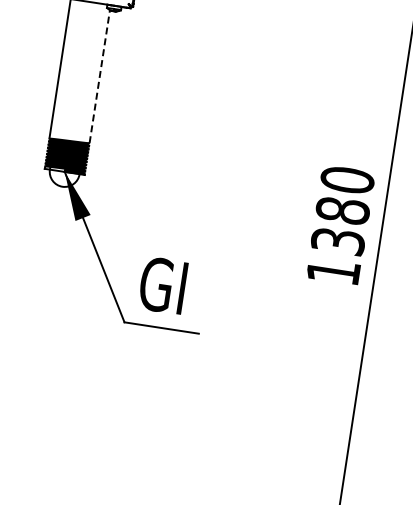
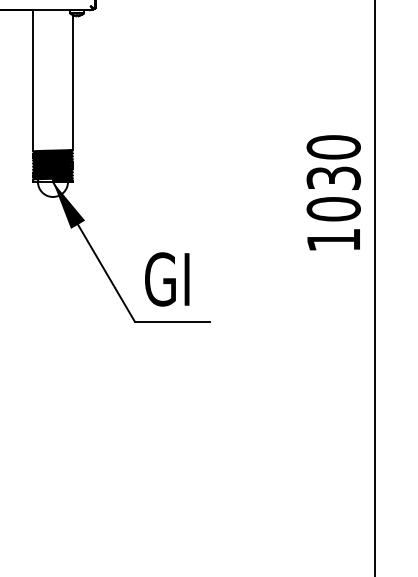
line: (100, 75) -> (73, 81), dashed -> solid
text: (340, 225) -> (333, 193), 1380 -> 1030

